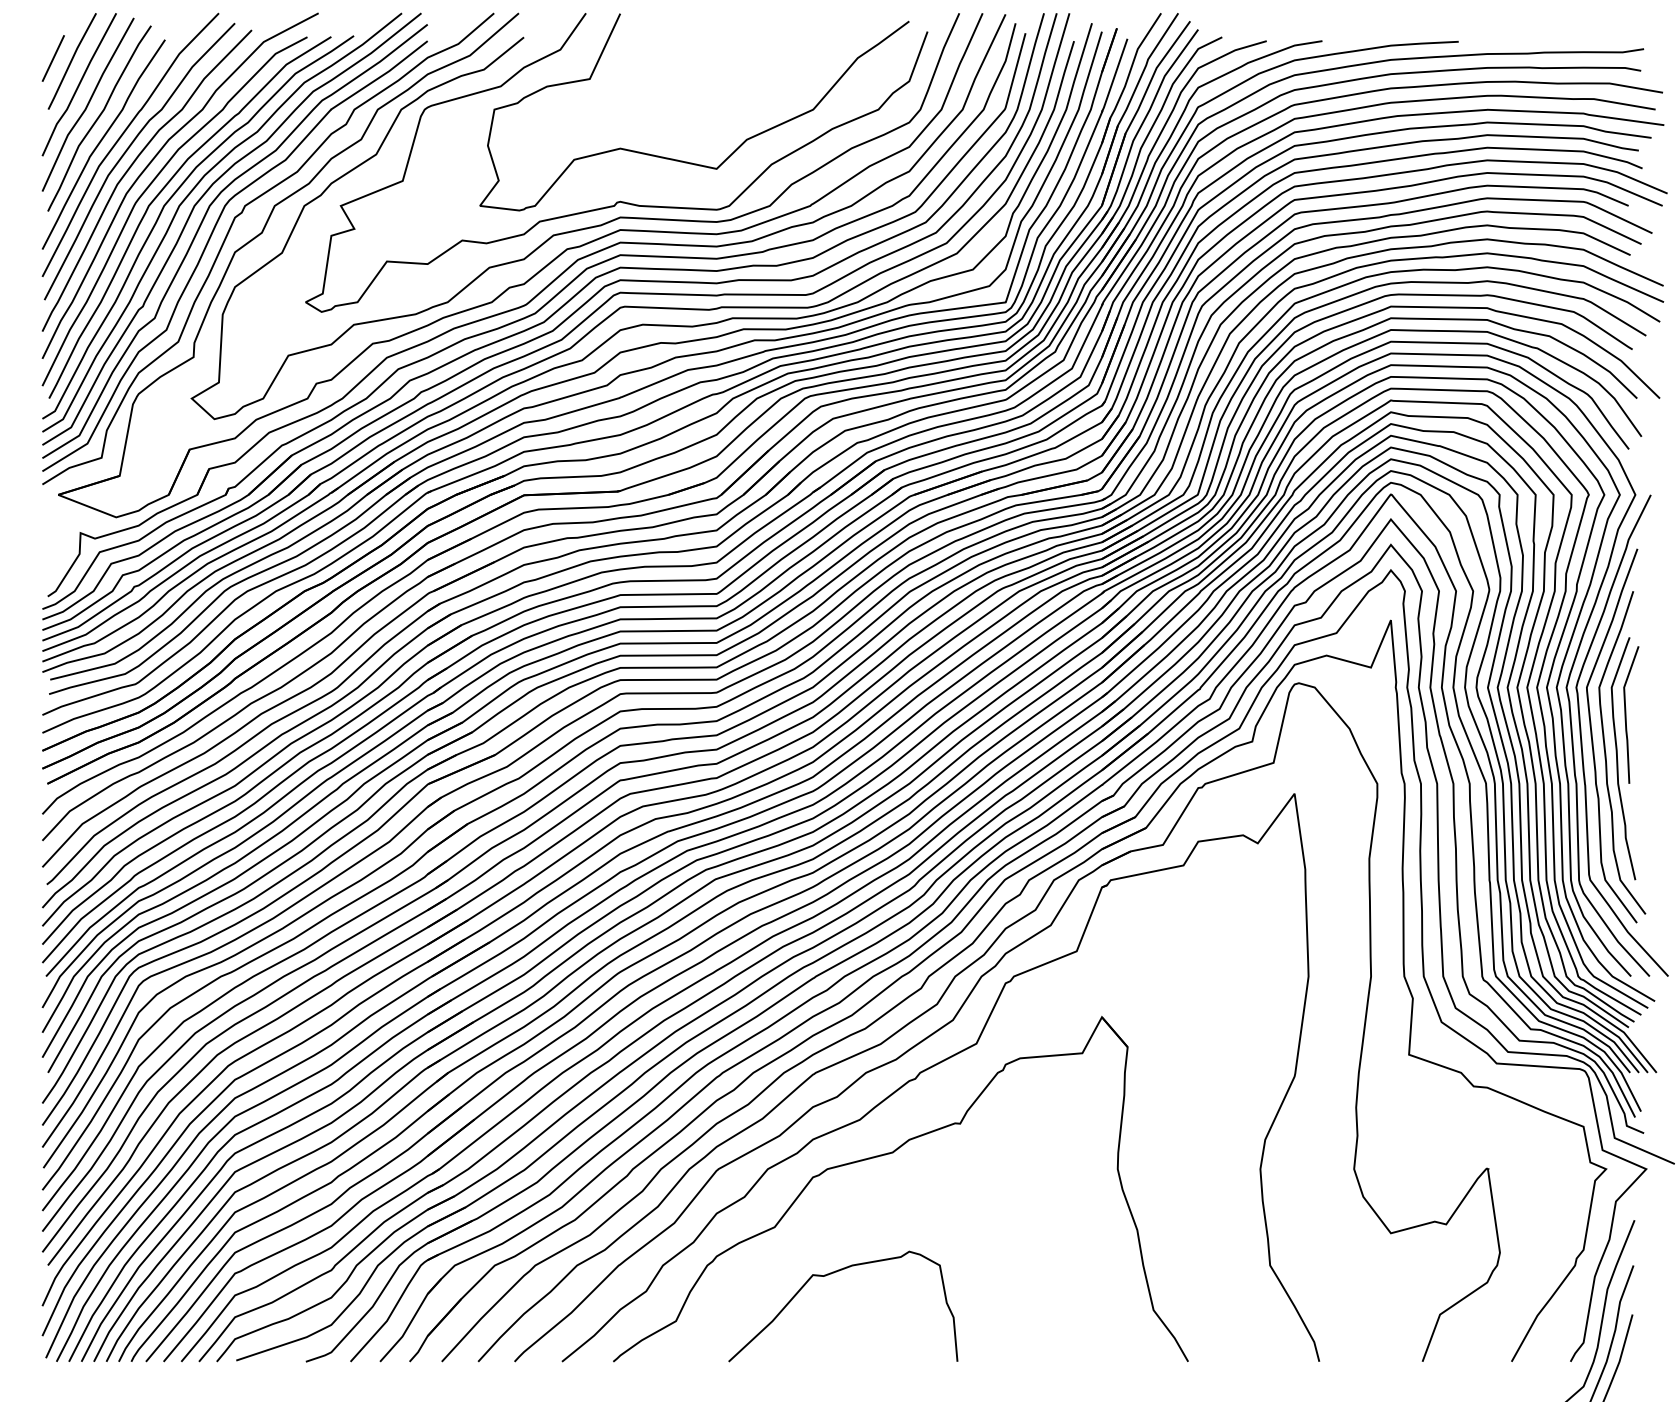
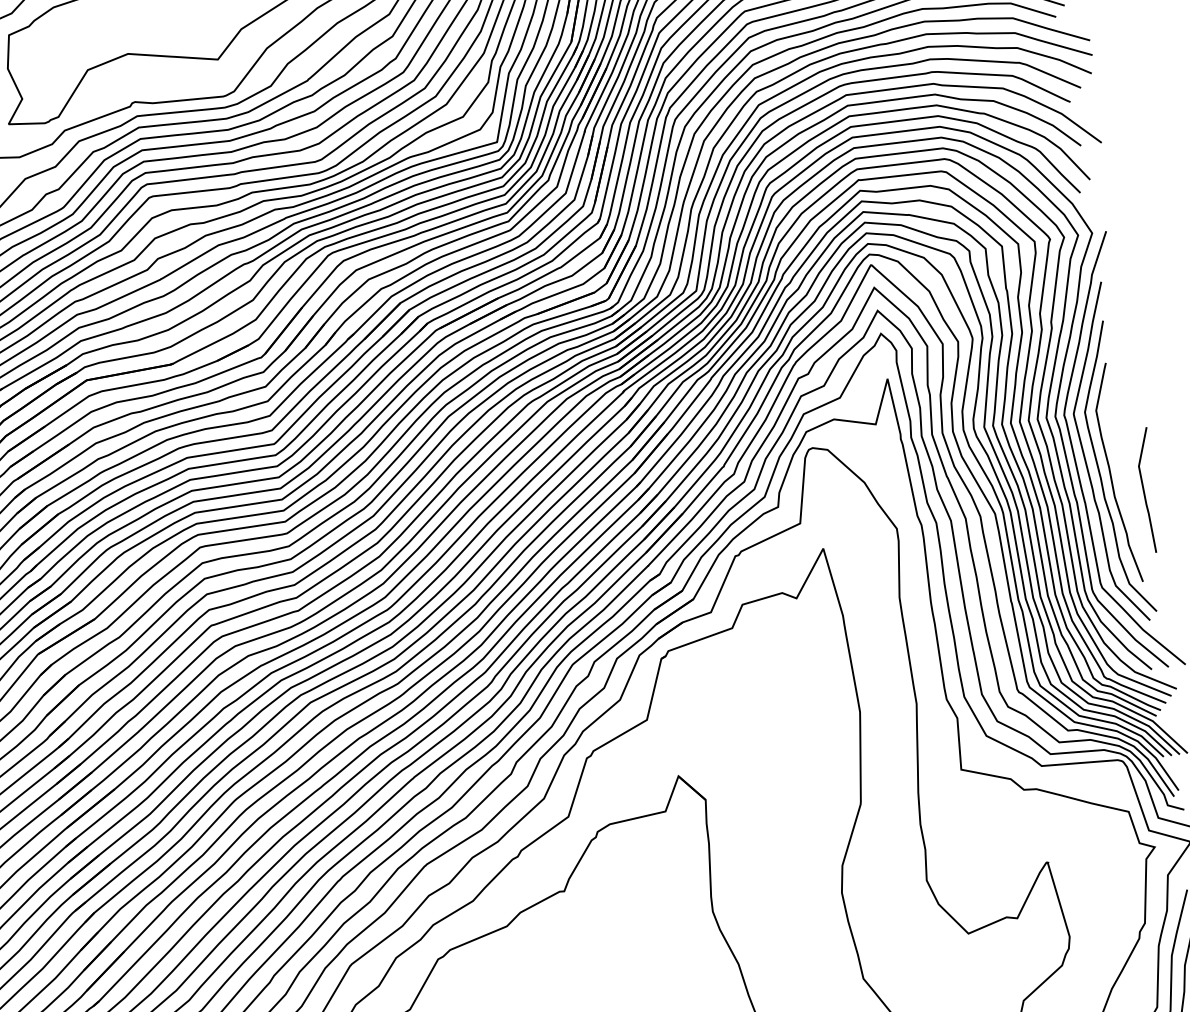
line: (1626, 714) -> (1144, 490), moved

